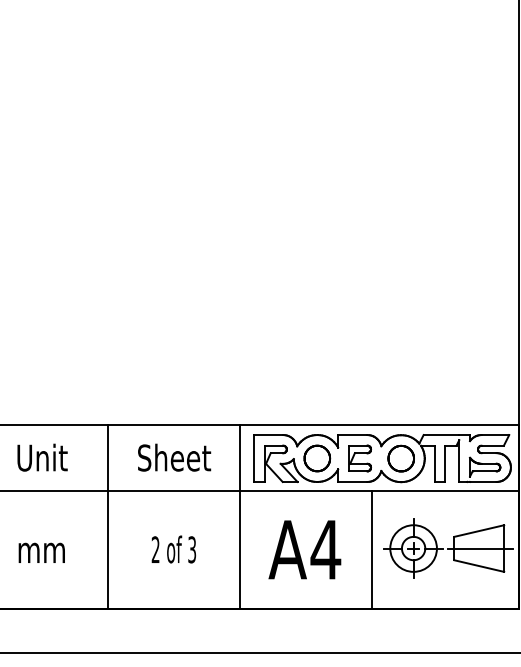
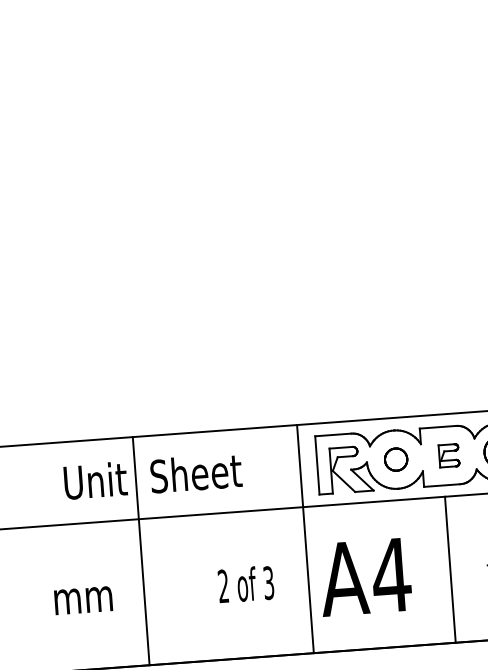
text: (42, 457) -> (95, 480), moved
text: (174, 457) -> (196, 473), moved
part: (317, 458) -> (396, 459), size x0.7
part: (359, 458) -> (448, 455), size x0.7
text: (173, 549) -> (245, 584), moved
text: (304, 549) -> (364, 576), moved
line: (372, 549) -> (450, 569), moved
text: (41, 552) -> (83, 600), moved

